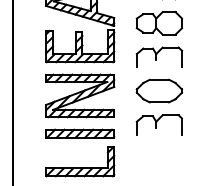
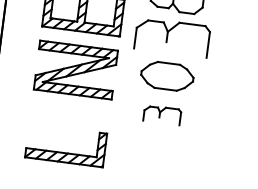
part: (159, 56) -> (172, 36), size x1.4
part: (159, 124) -> (162, 114), size x0.7
part: (80, 133) -> (70, 113), removed

